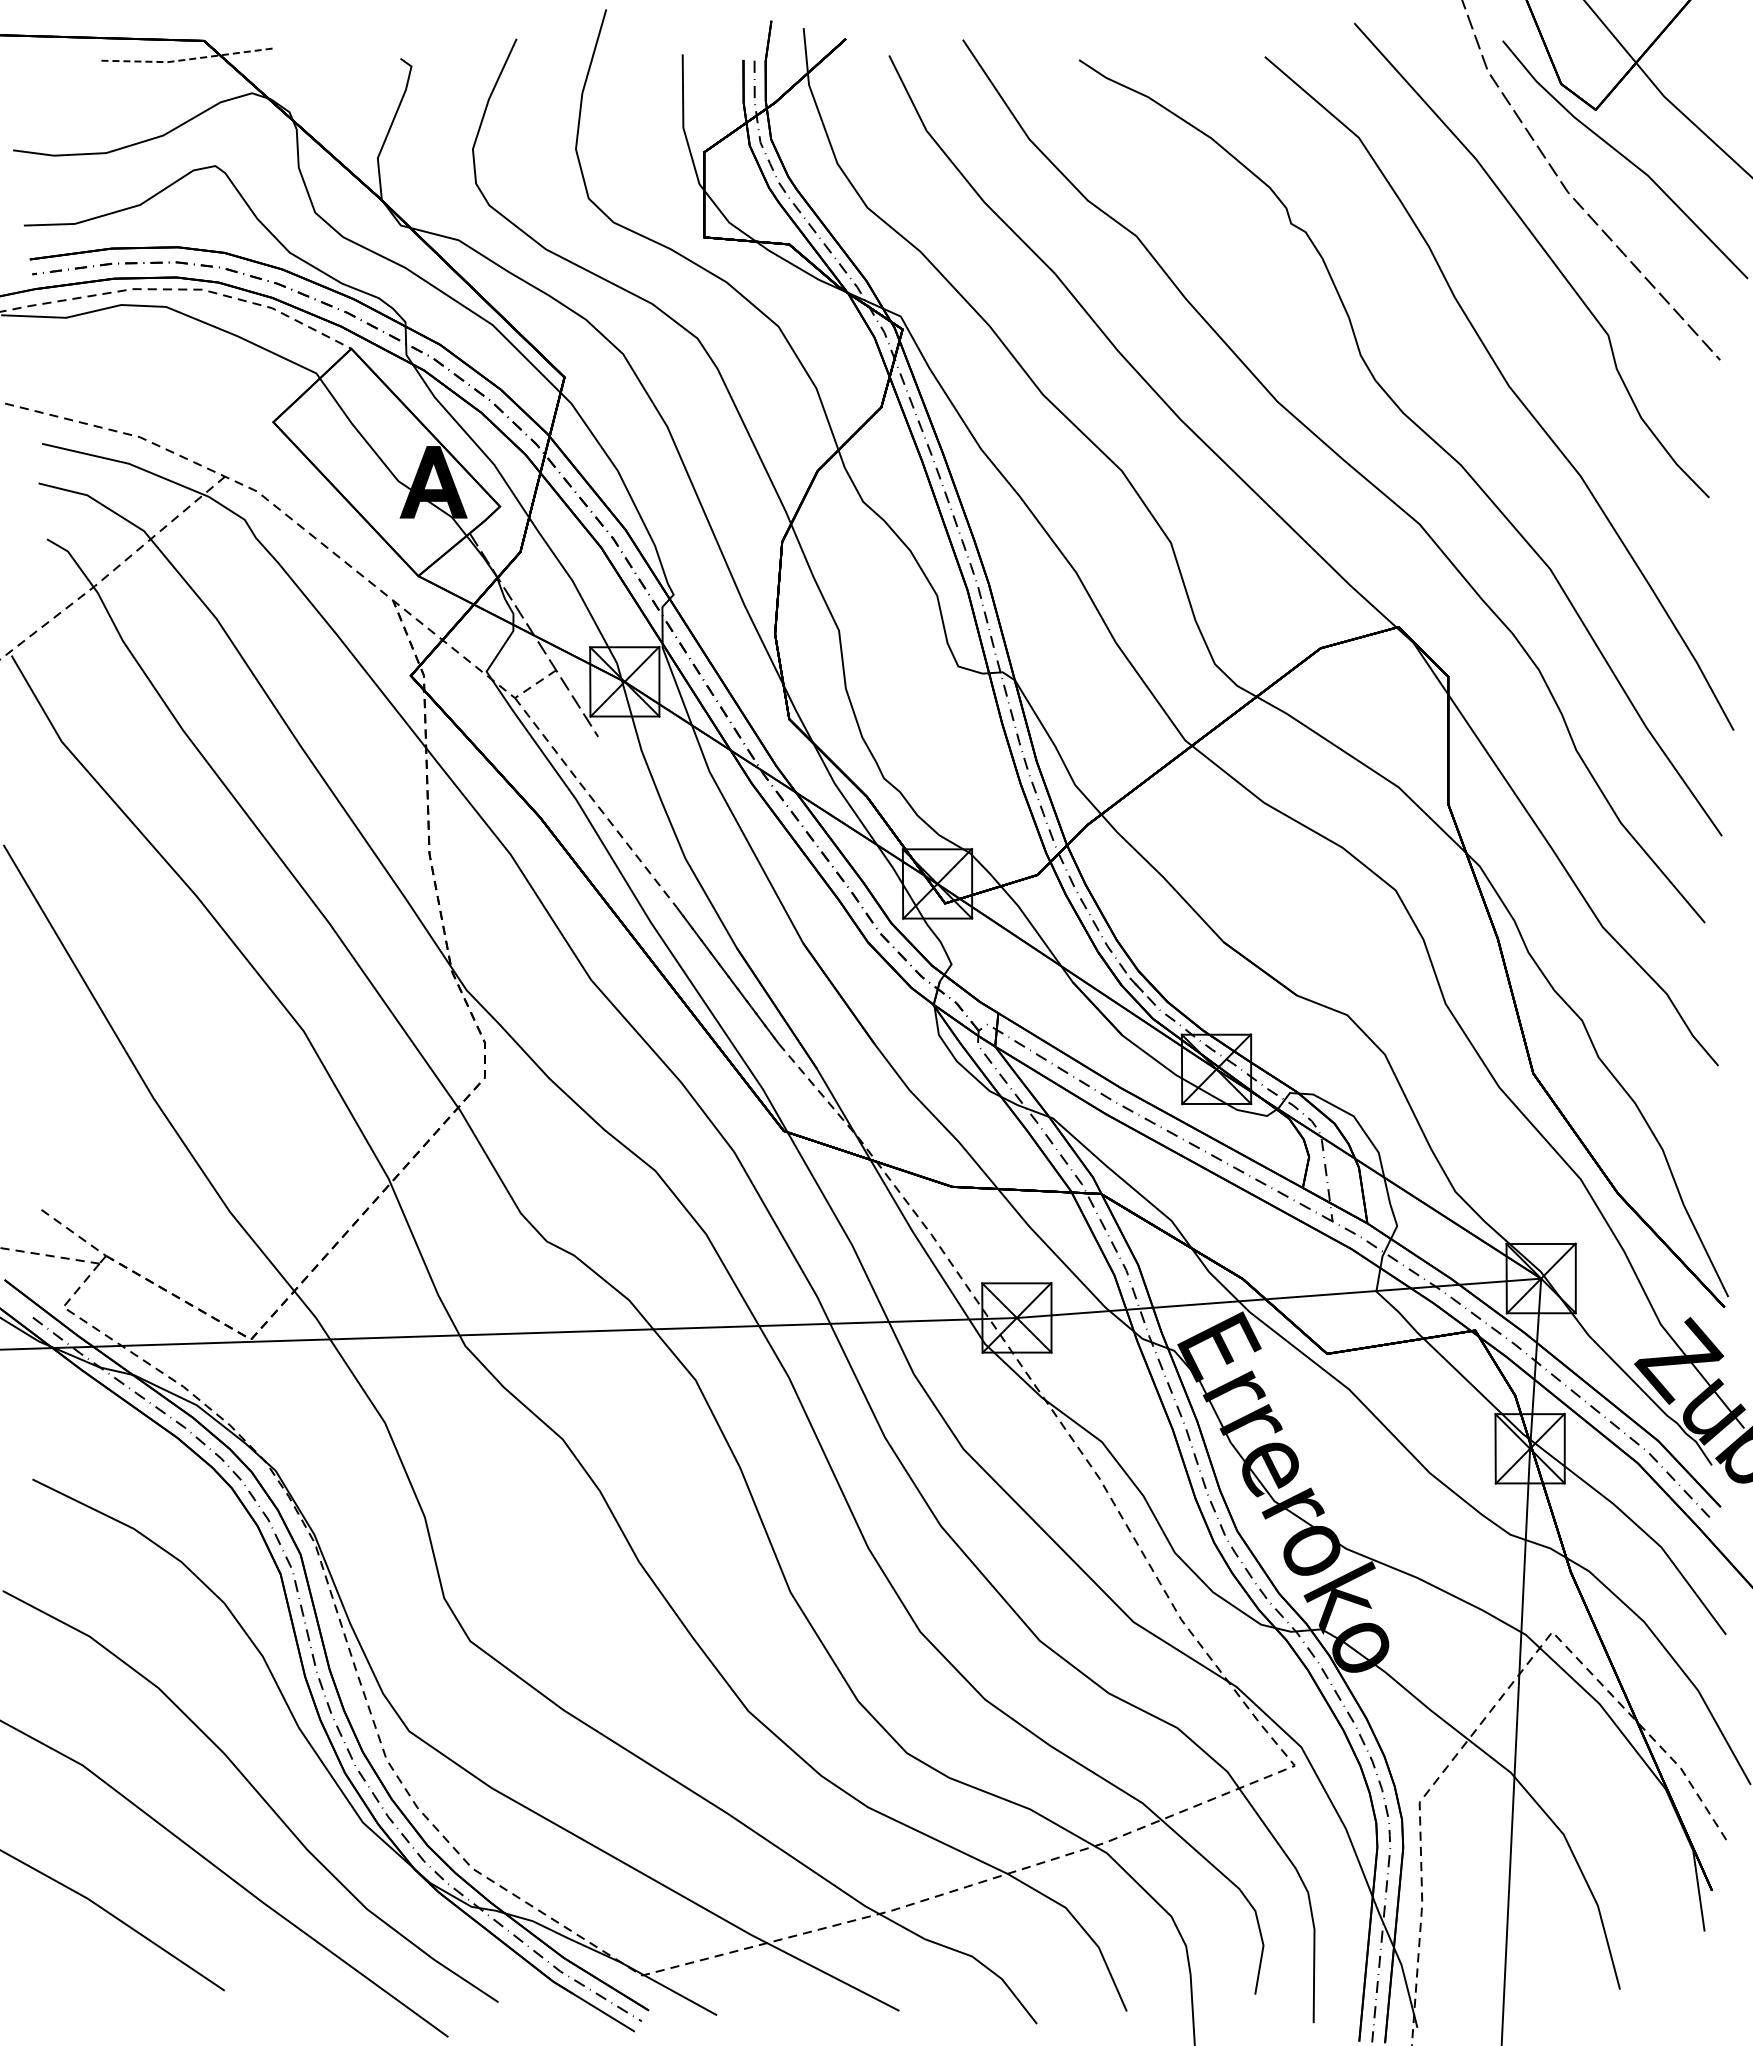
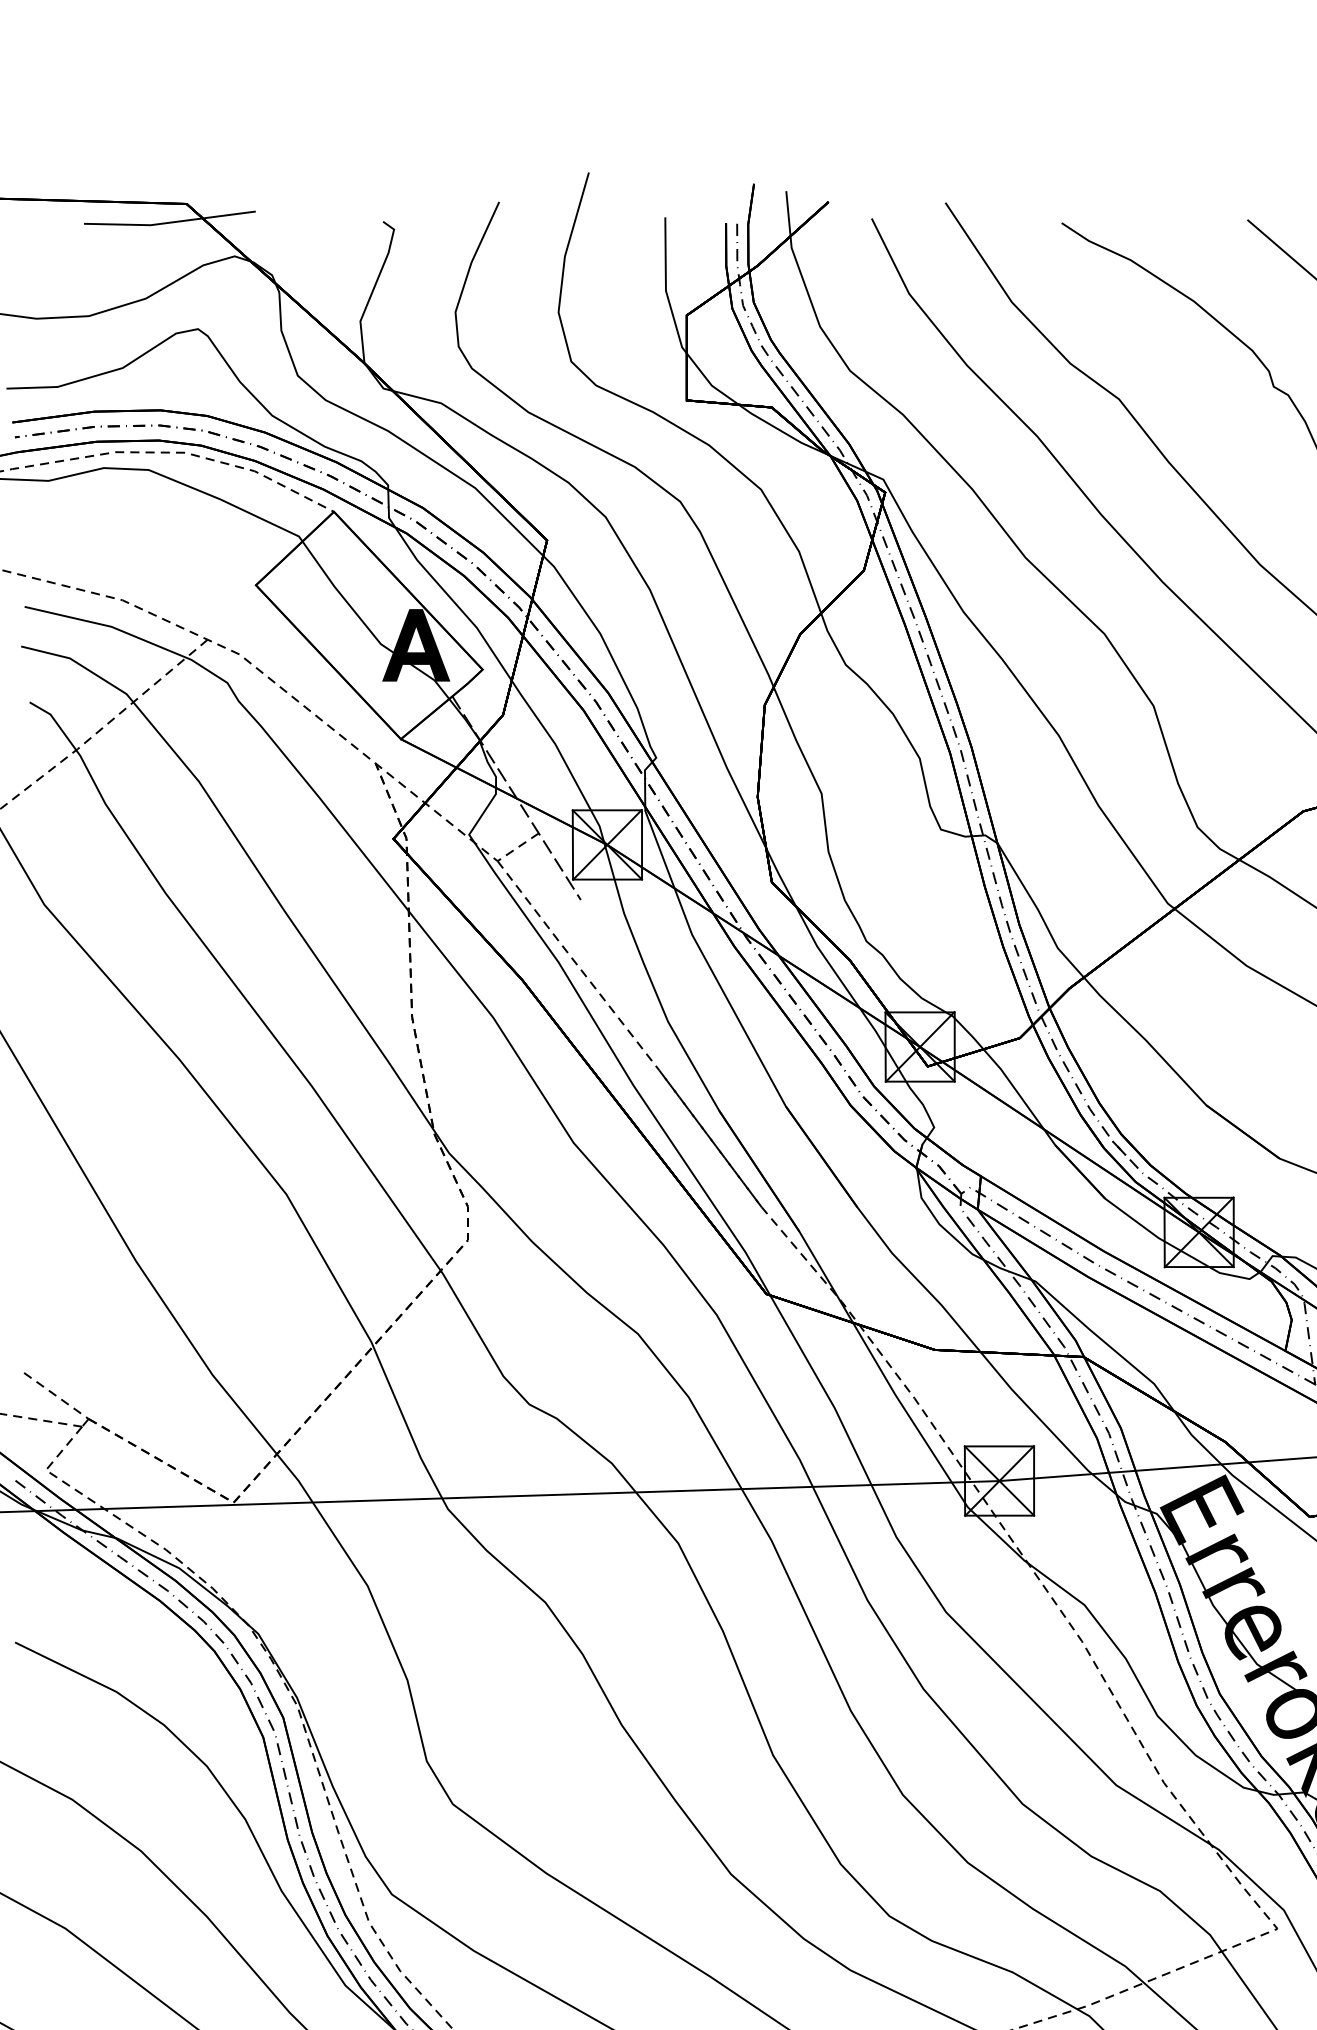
line: (187, 59) -> (170, 222), dashed -> solid

